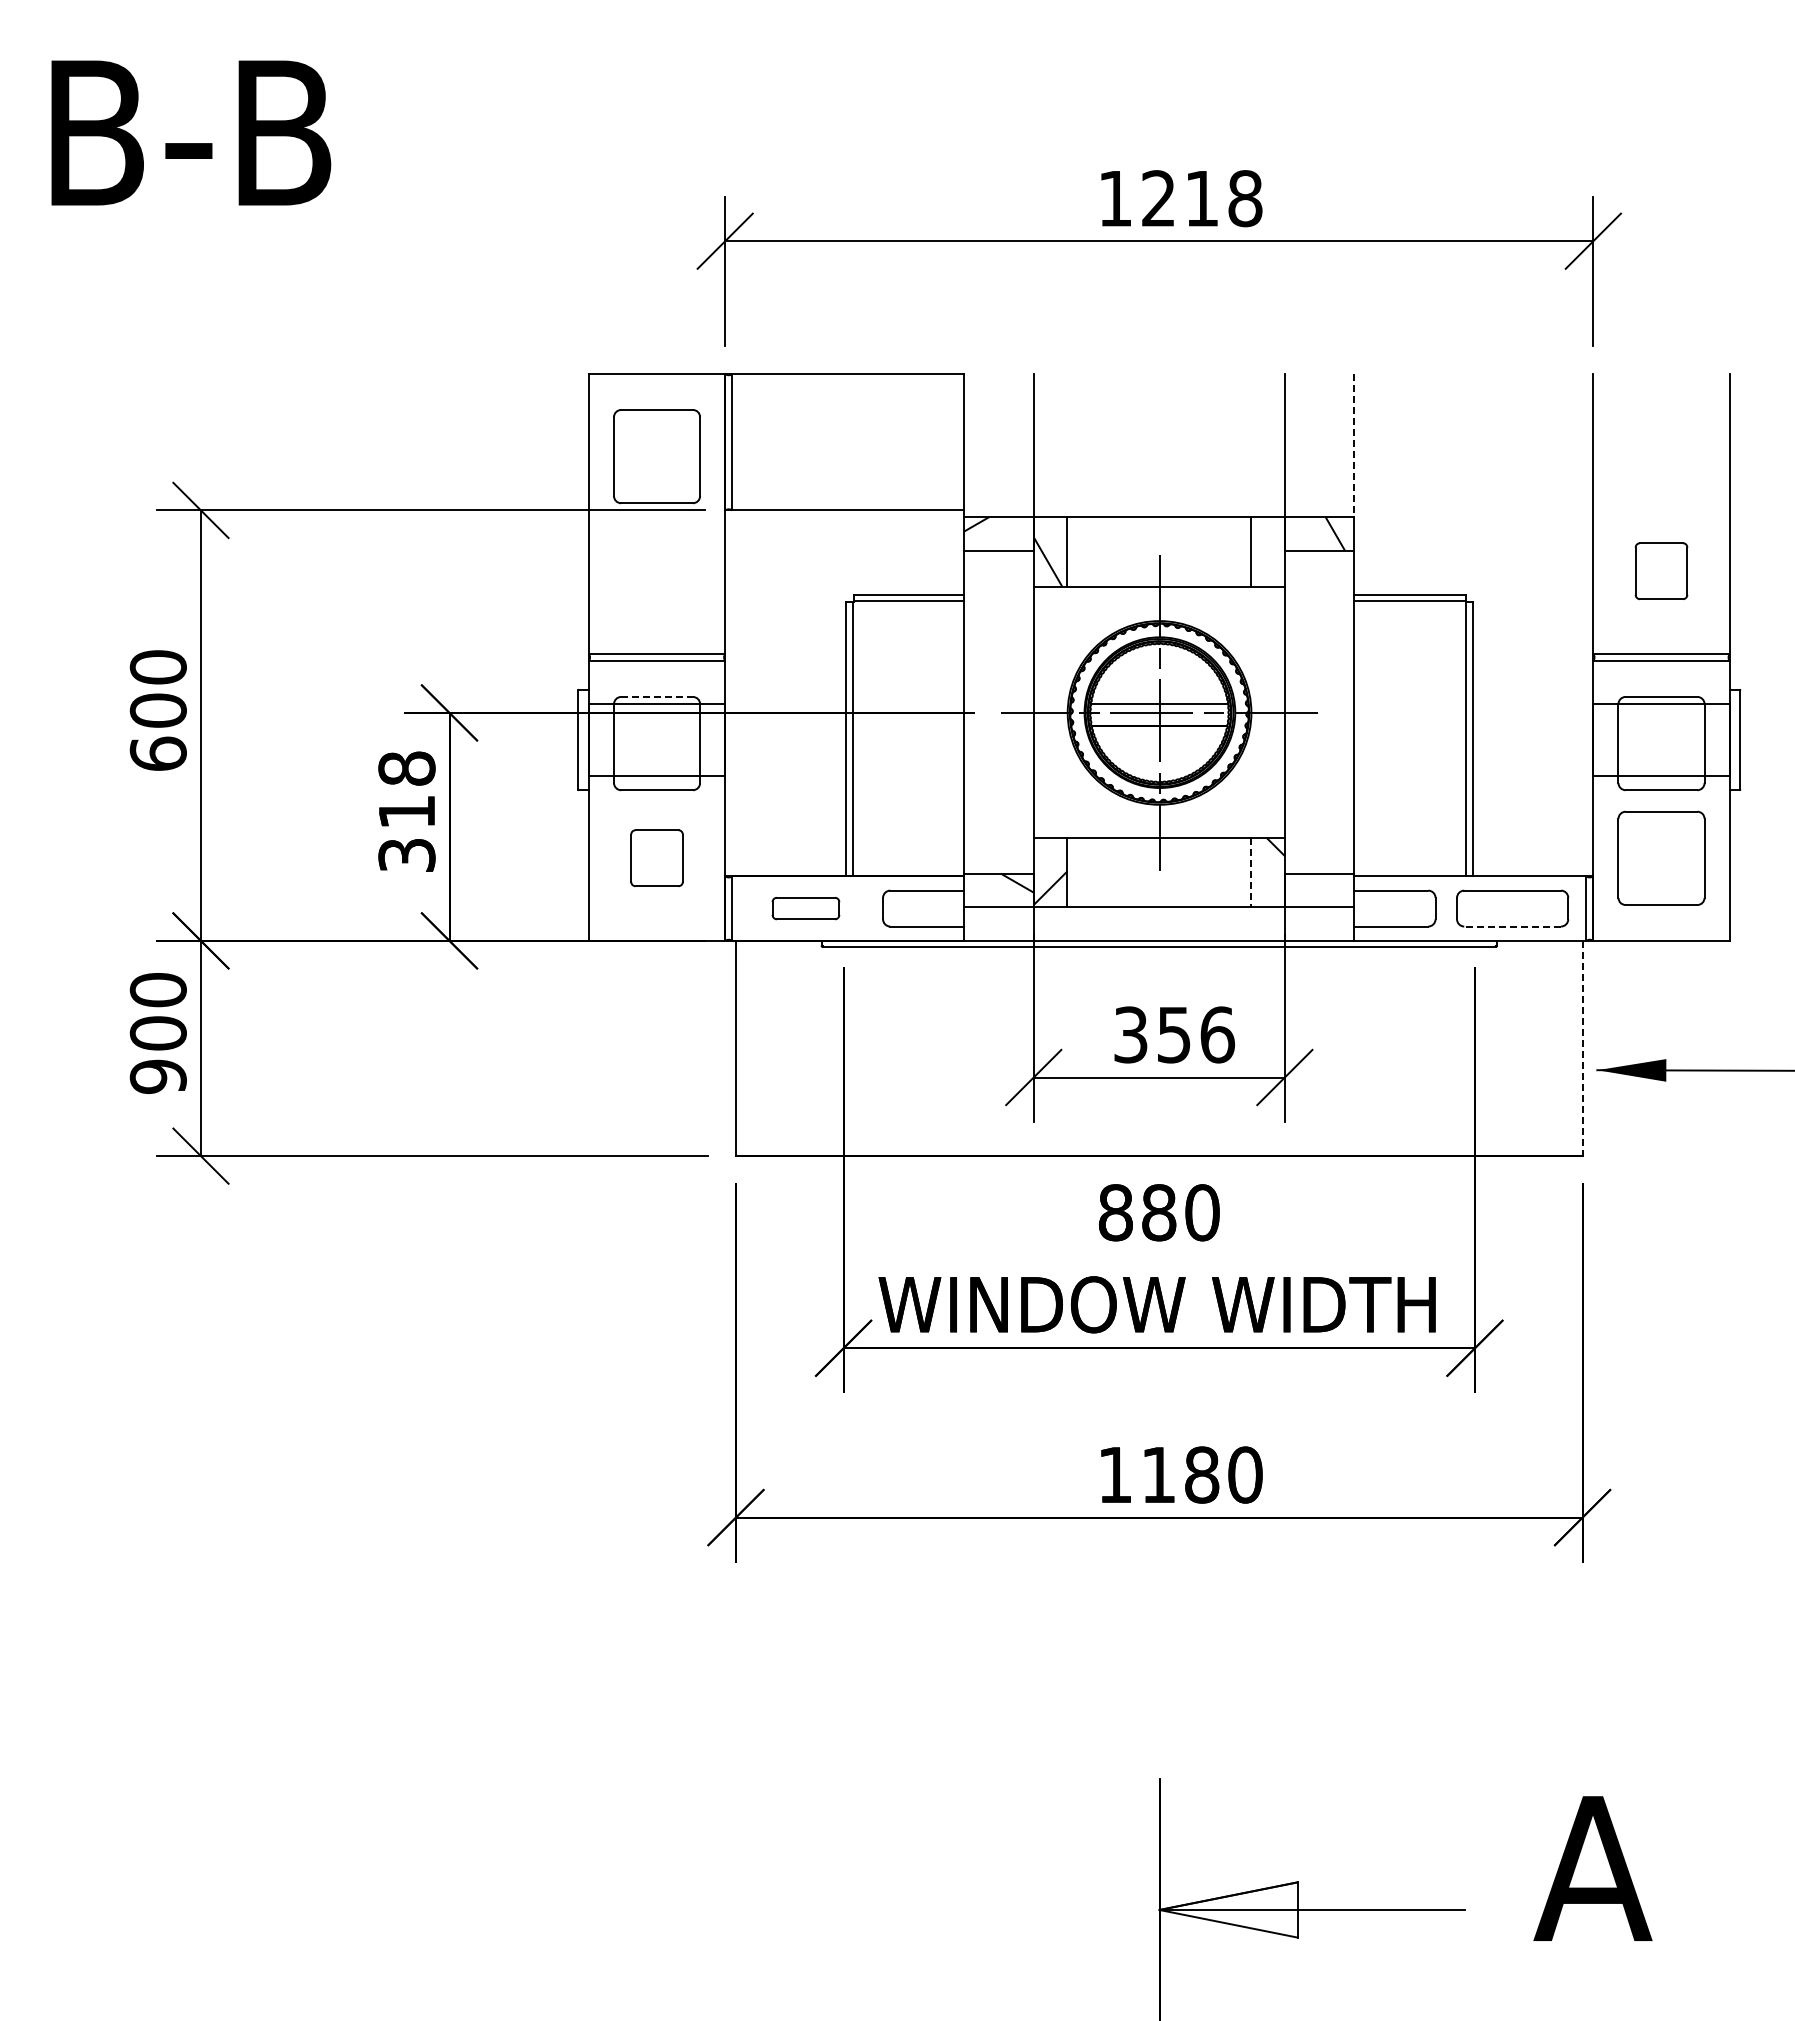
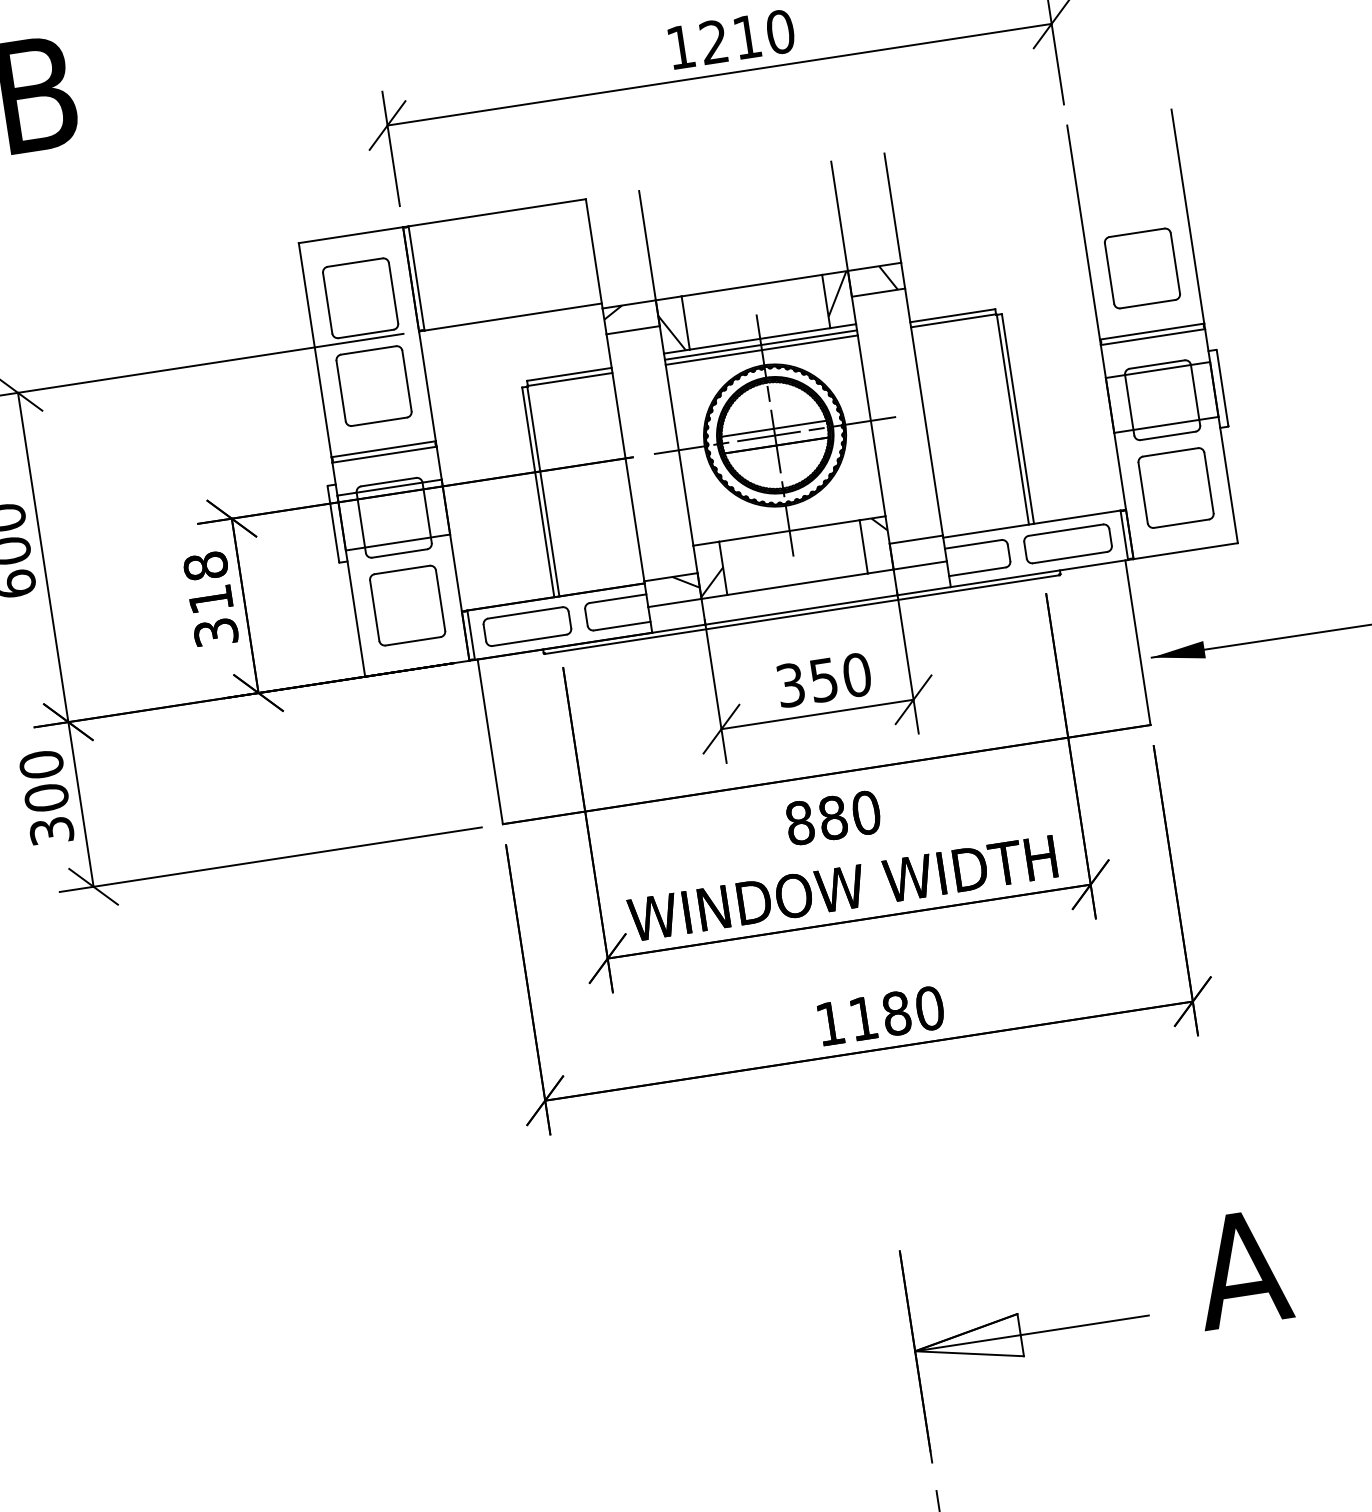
text: (1245, 198) -> (780, 31), 1218 -> 1210
line: (1354, 446) -> (892, 208), dashed -> solid
hatch: (1266, 543) -> (837, 293), added
part: (656, 570) -> (373, 385), added
part: (1661, 570) -> (1142, 267), size x1.67
line: (1158, 594) -> (760, 345), added
line: (1158, 601) -> (761, 350), added
line: (657, 696) -> (389, 481), dashed -> solid
part: (656, 857) -> (407, 605), size x1.67
line: (1251, 872) -> (864, 546), dashed -> solid
part: (805, 908) -> (527, 626), size x1.67
line: (1512, 926) -> (1070, 557), dashed -> solid
text: (1217, 1034) -> (857, 674), 356 -> 350
line: (1582, 1048) -> (1137, 642), dashed -> solid
text: (158, 1076) -> (51, 830), 900 -> 300

